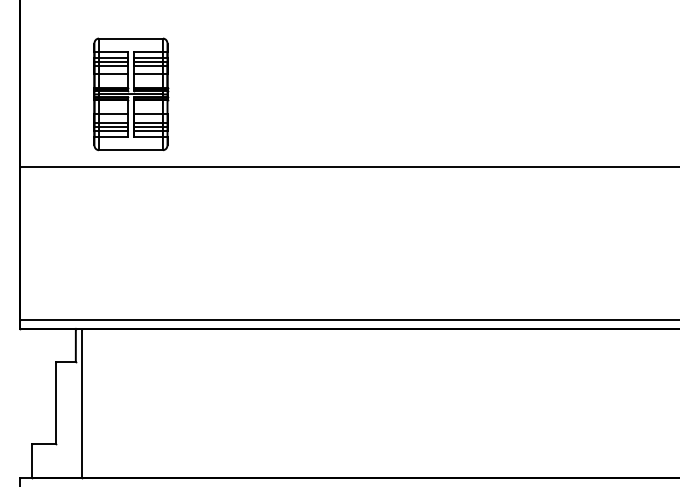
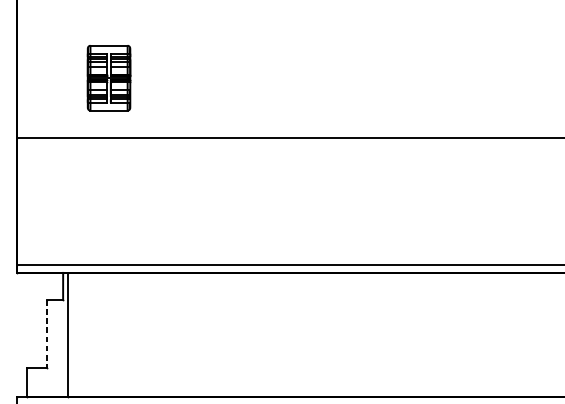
part: (131, 94) -> (109, 78), size x0.7
line: (56, 403) -> (47, 334), solid -> dashed

